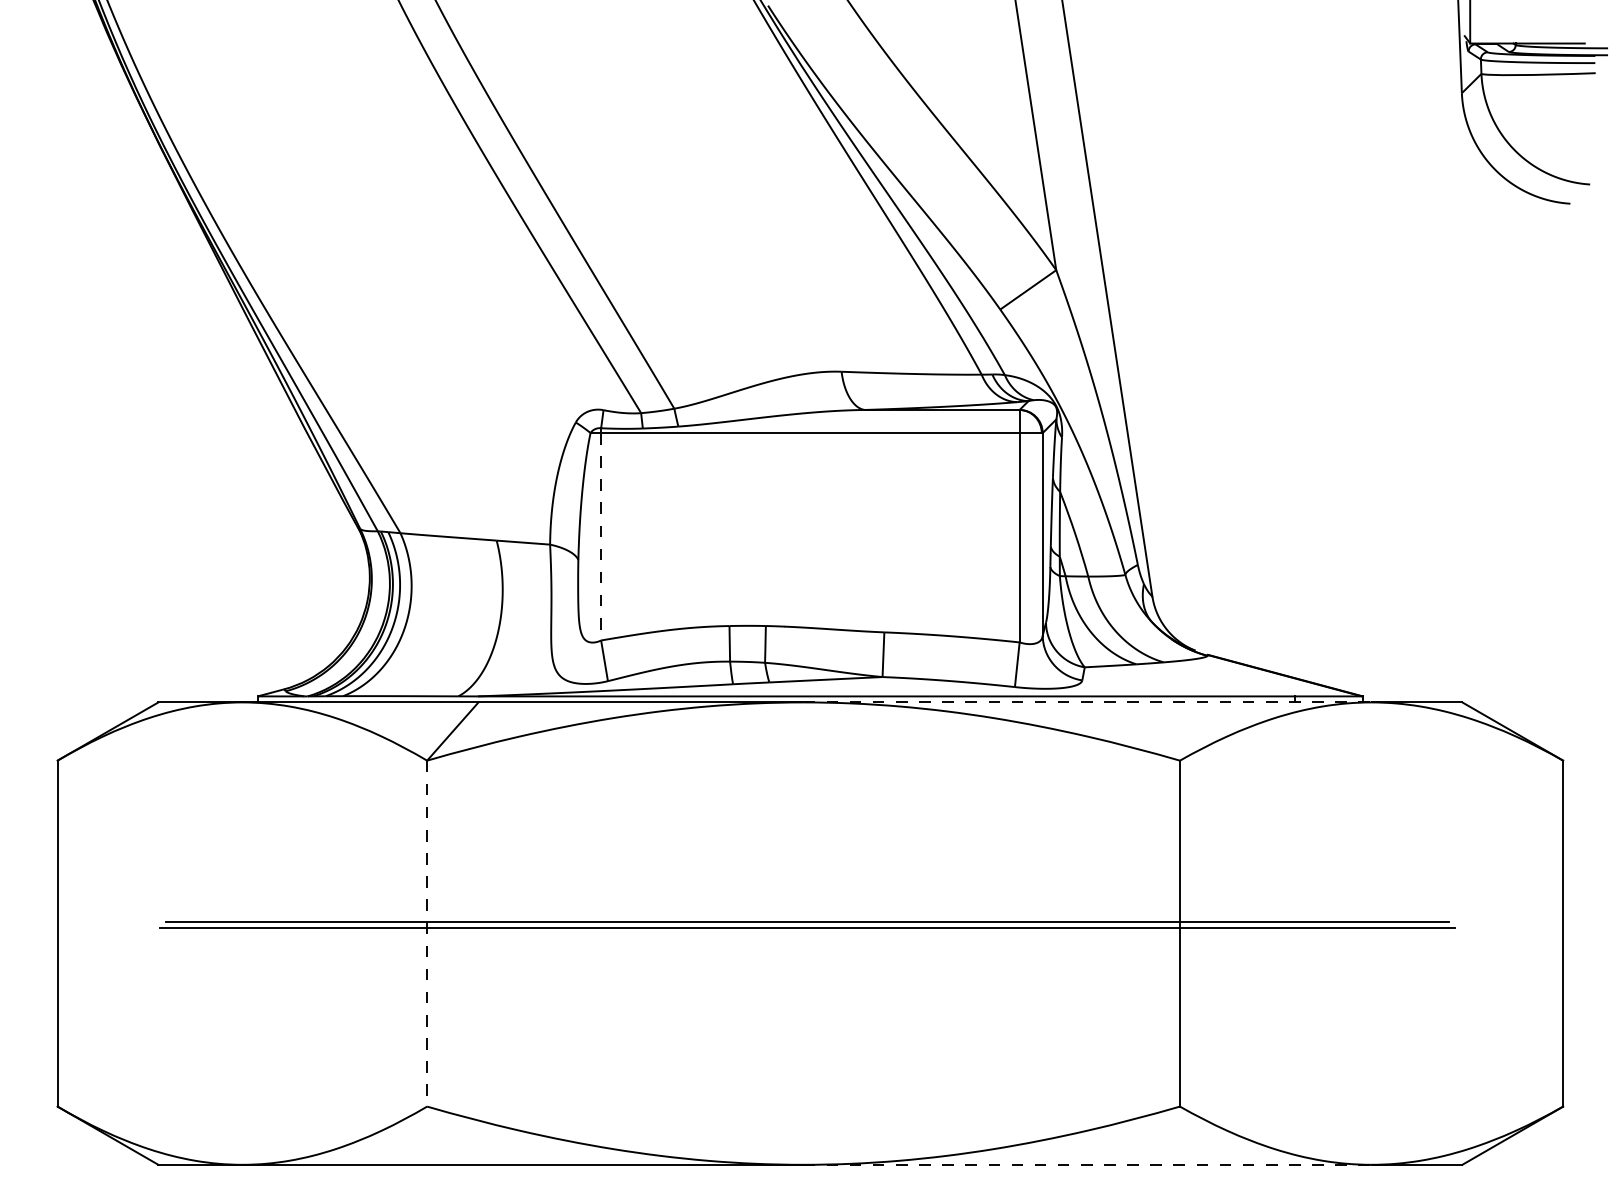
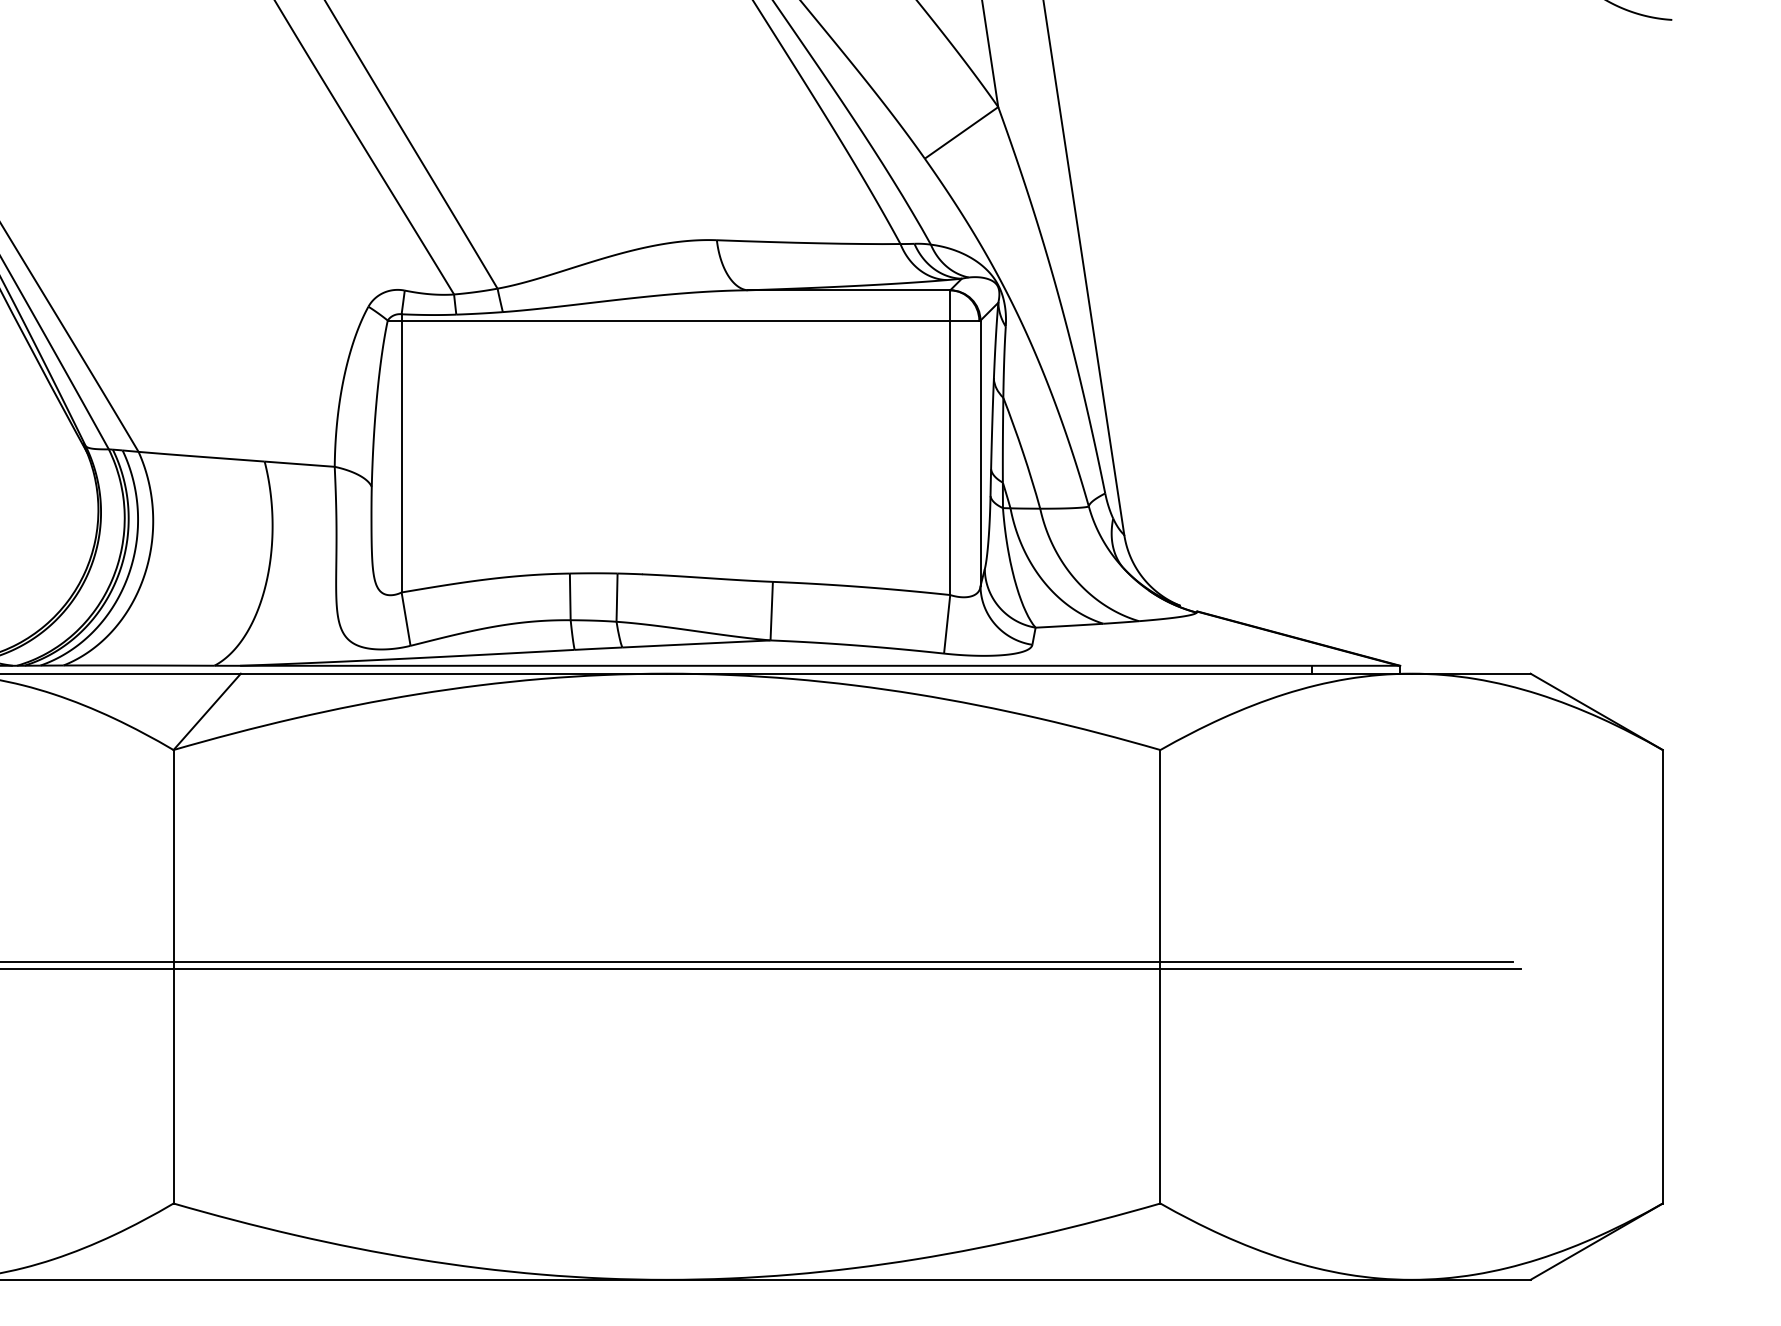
line: (601, 536) -> (402, 456), dashed -> solid
line: (1088, 702) -> (1040, 673), dashed -> solid
line: (427, 933) -> (174, 976), dashed -> solid
line: (1088, 1164) -> (1040, 1279), dashed -> solid

